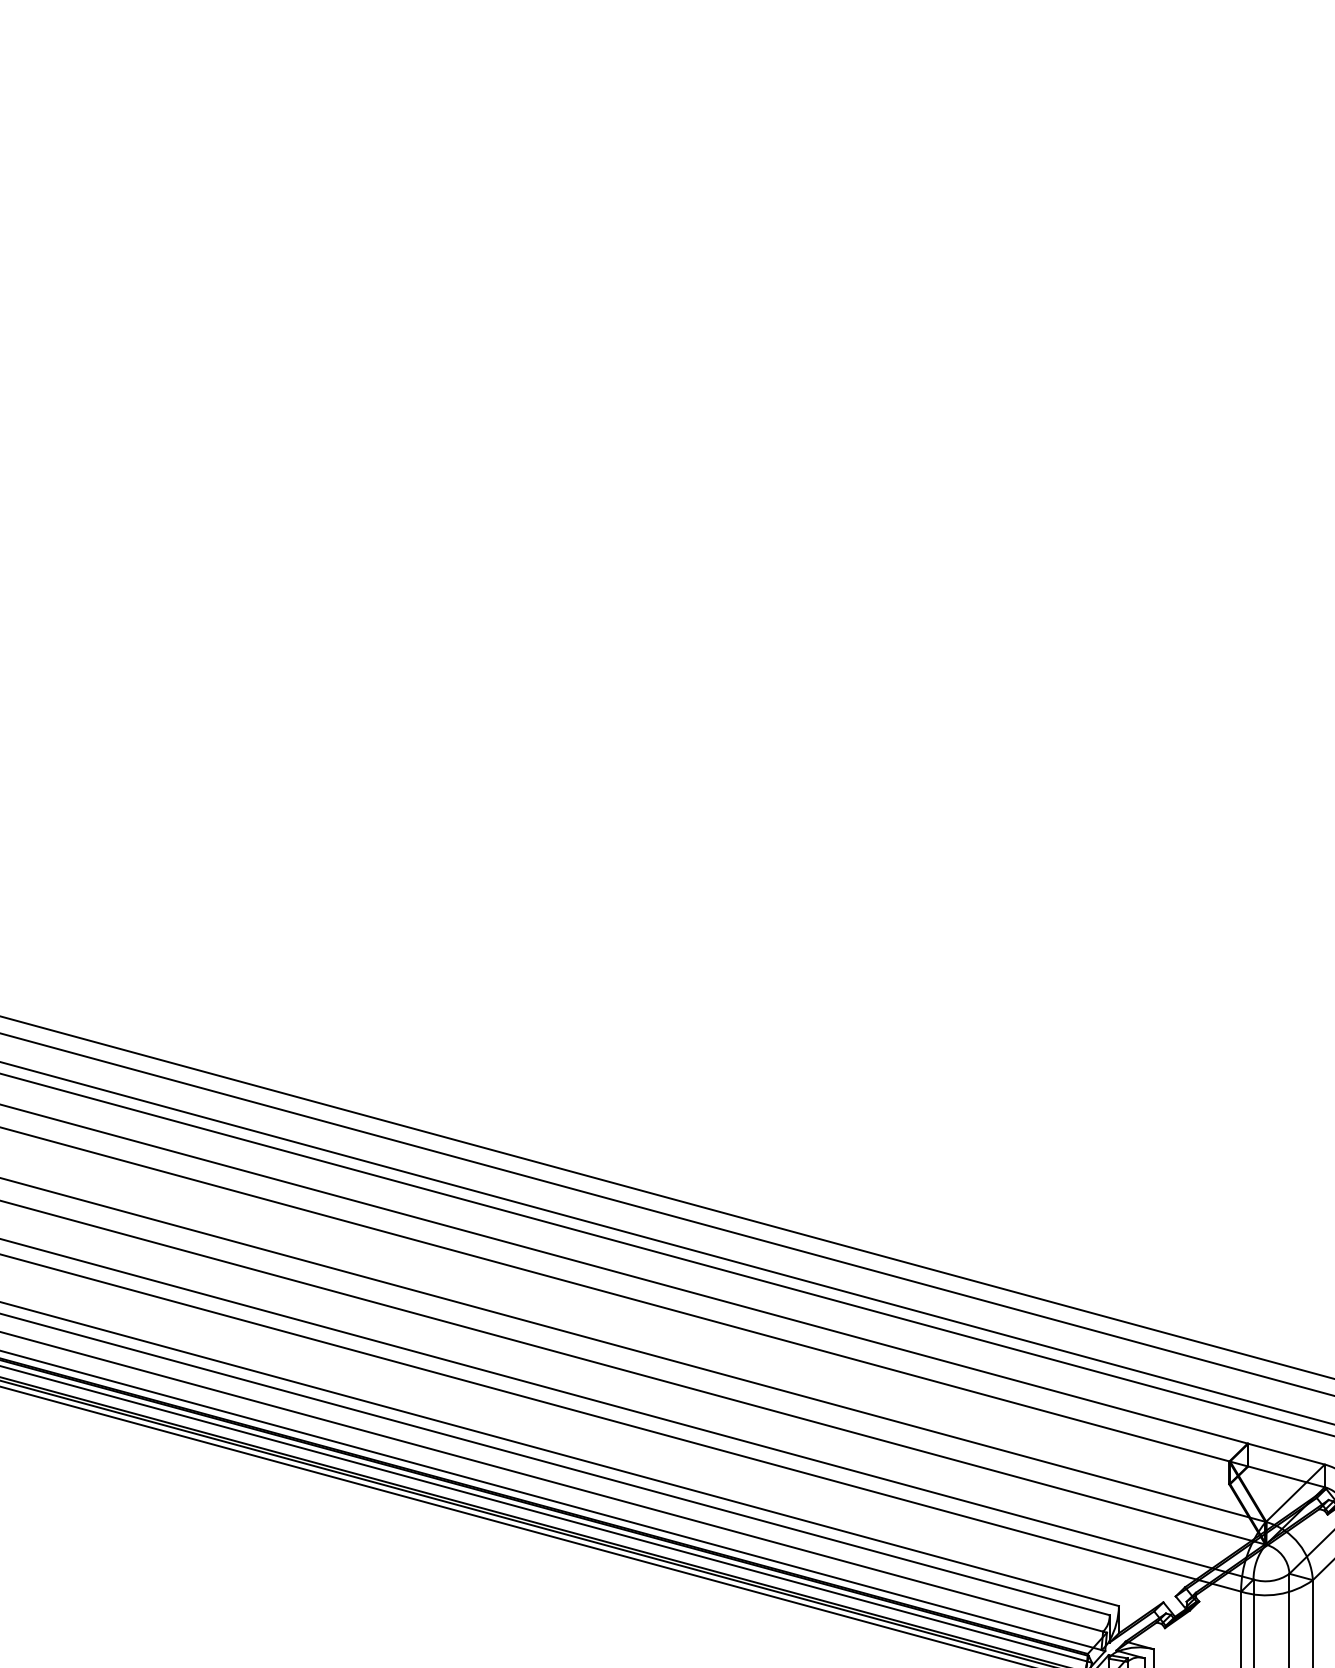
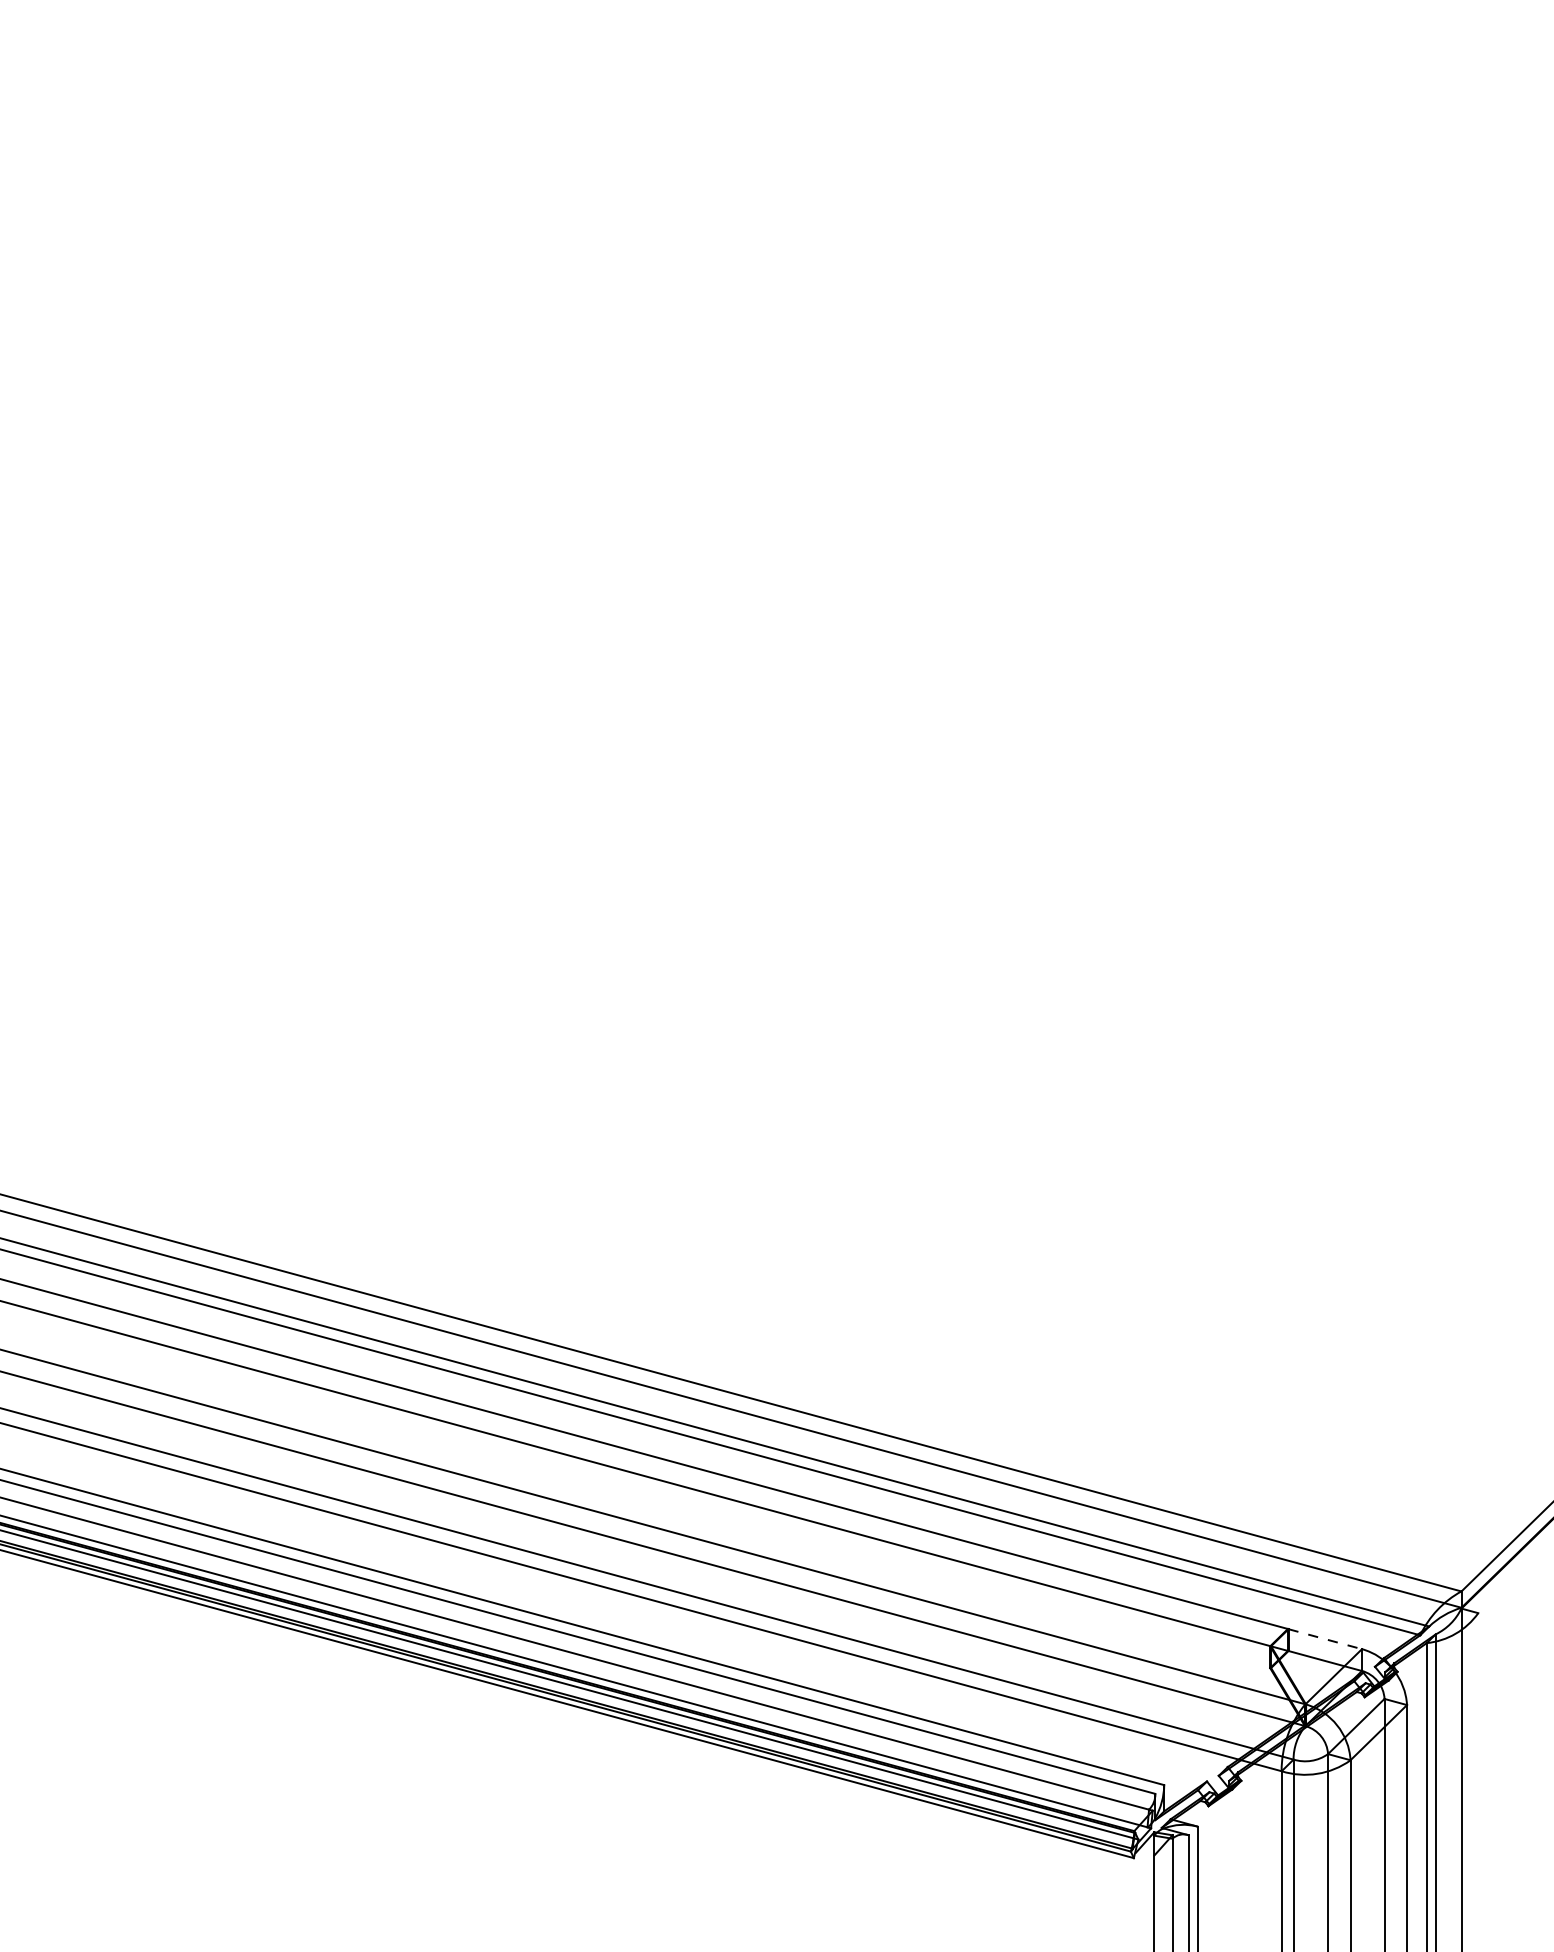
line: (1286, 1454) -> (1325, 1639), solid -> dashed

